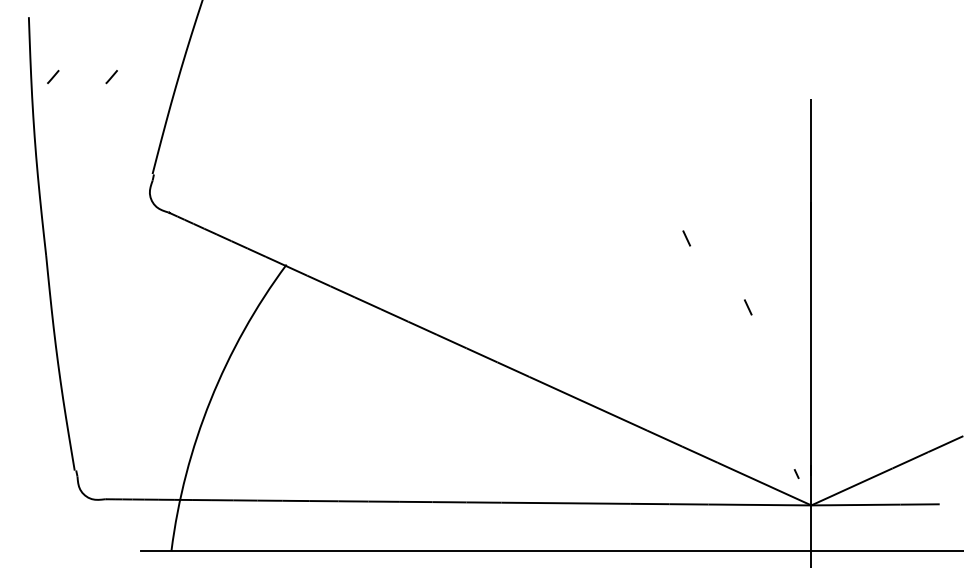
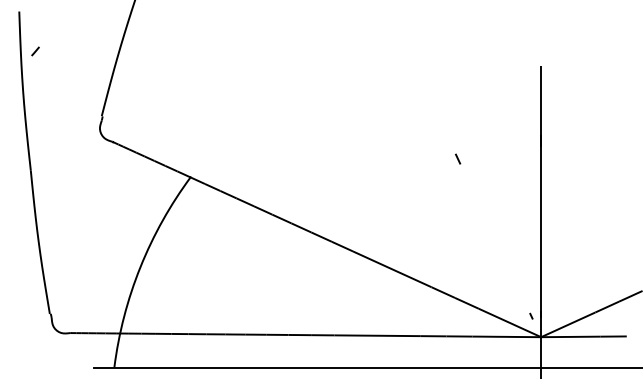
curve: (111, 77) -> (74, 51), removed
curve: (748, 306) -> (499, 204), removed

